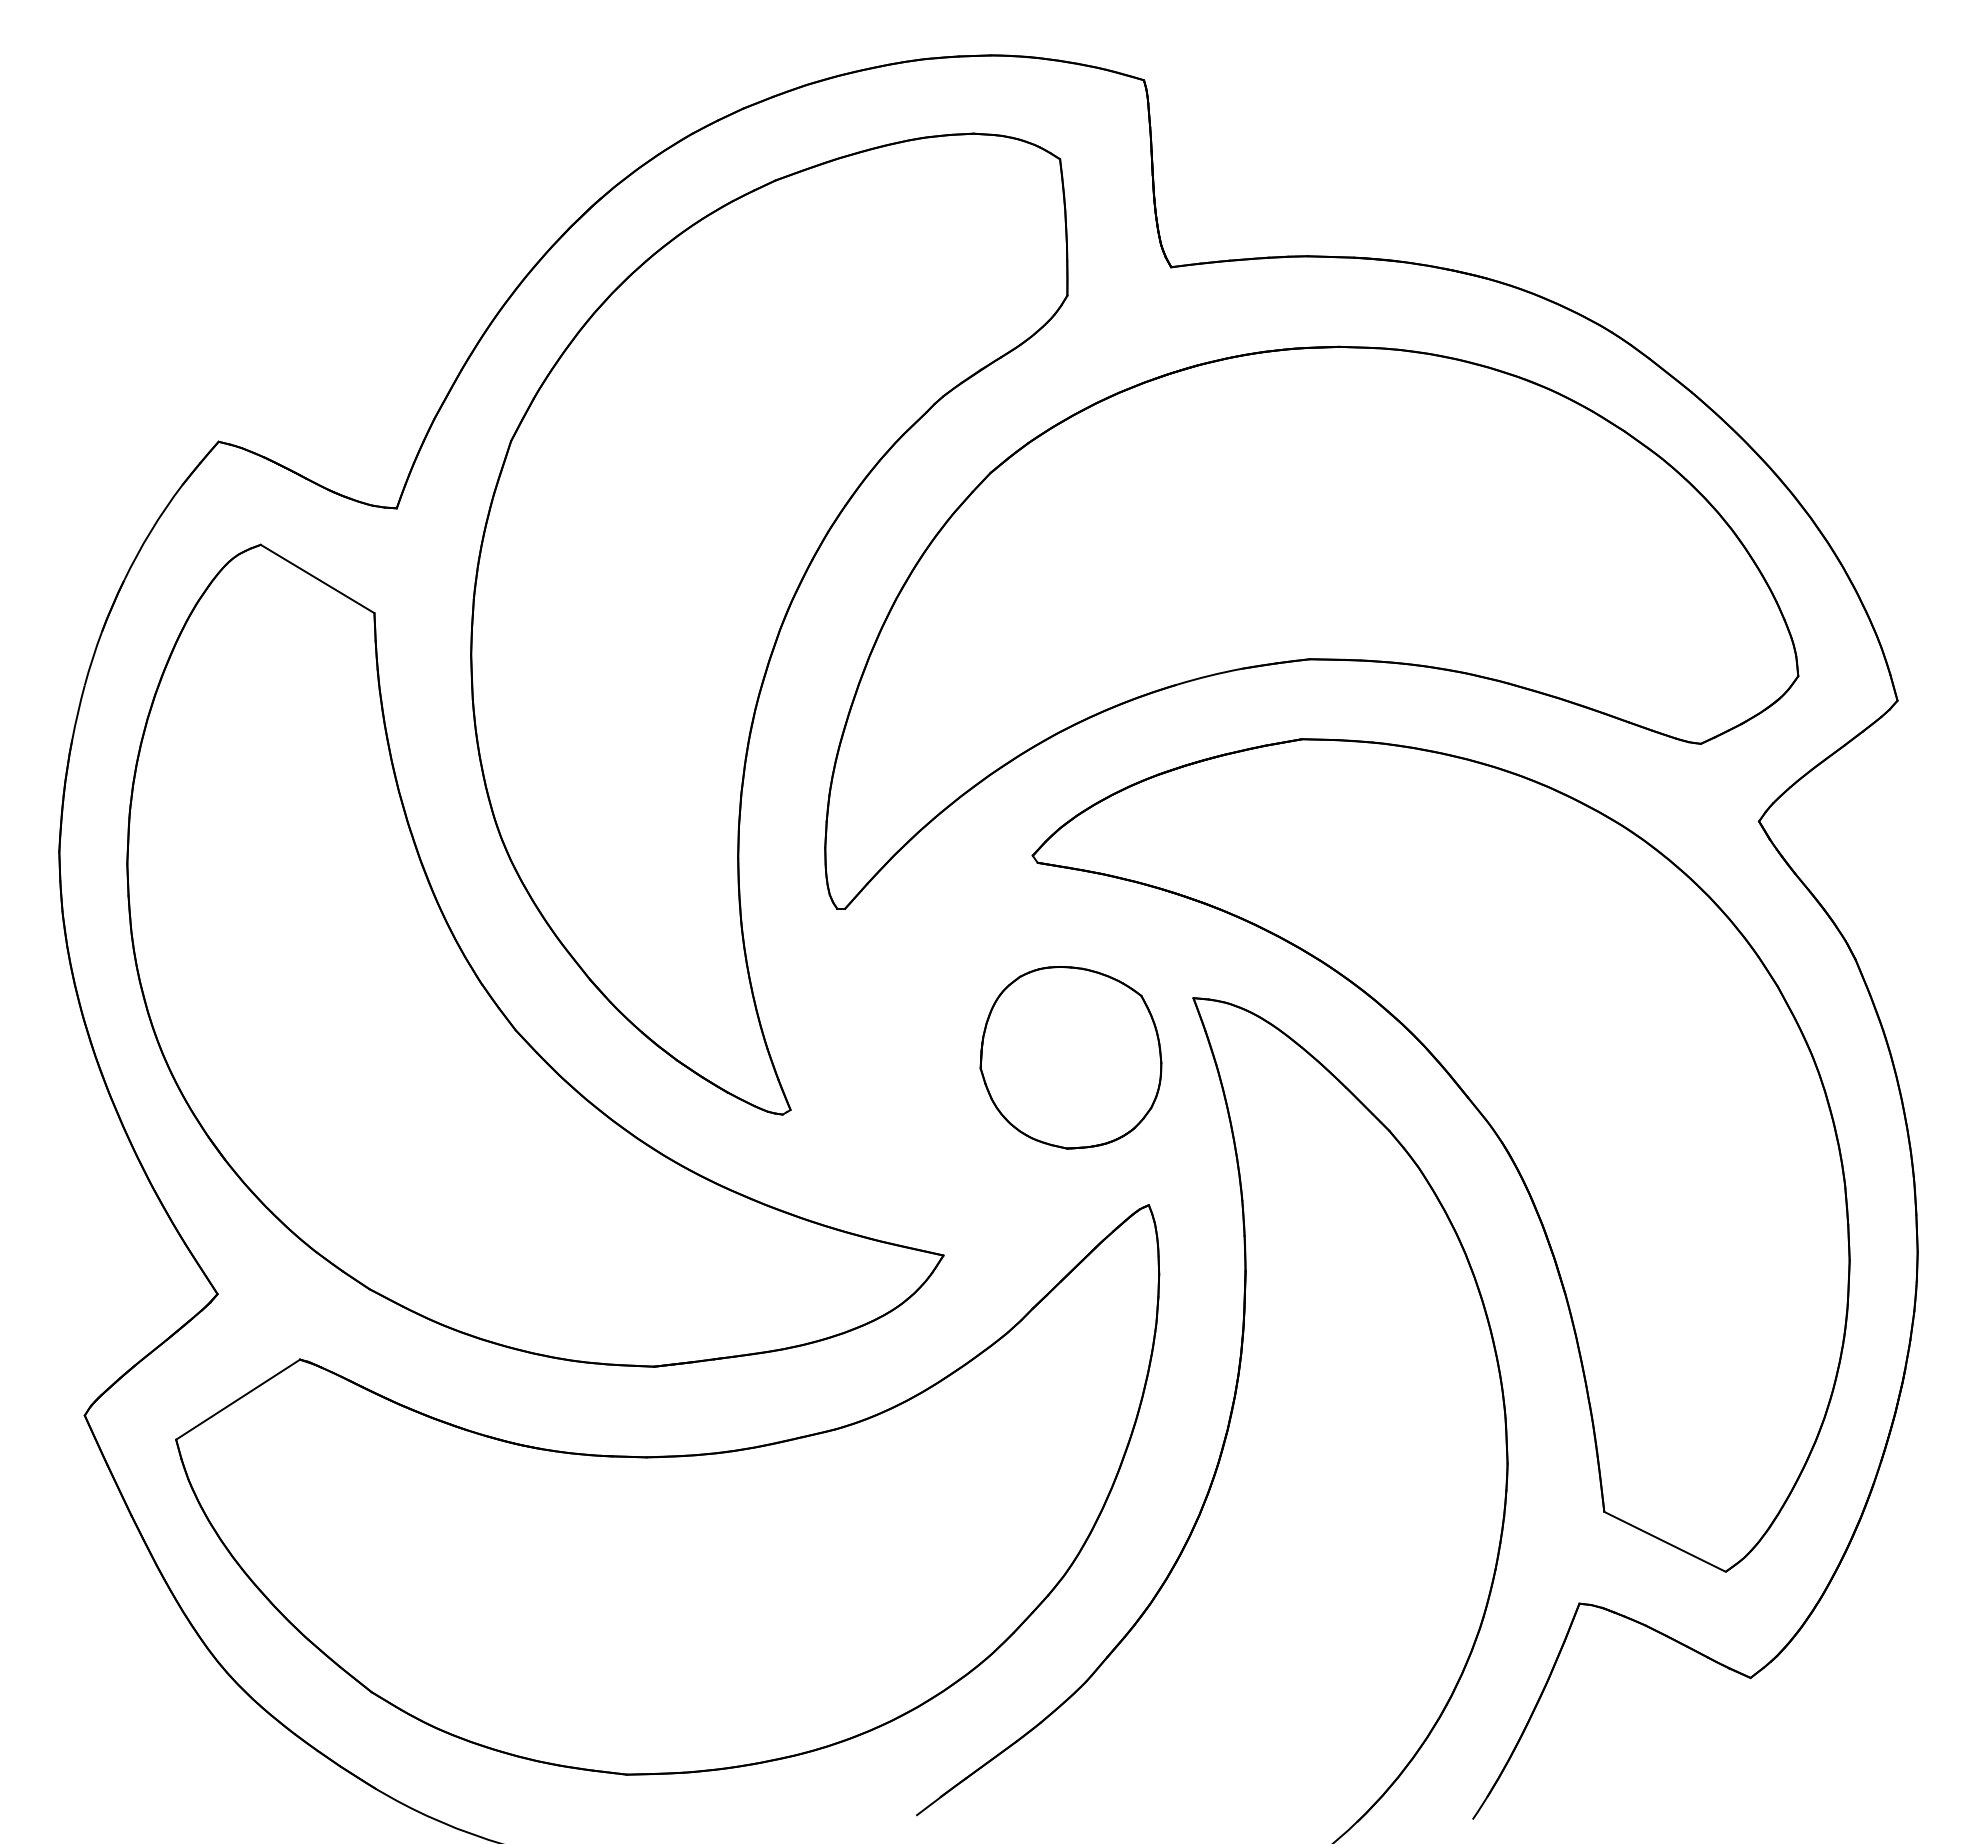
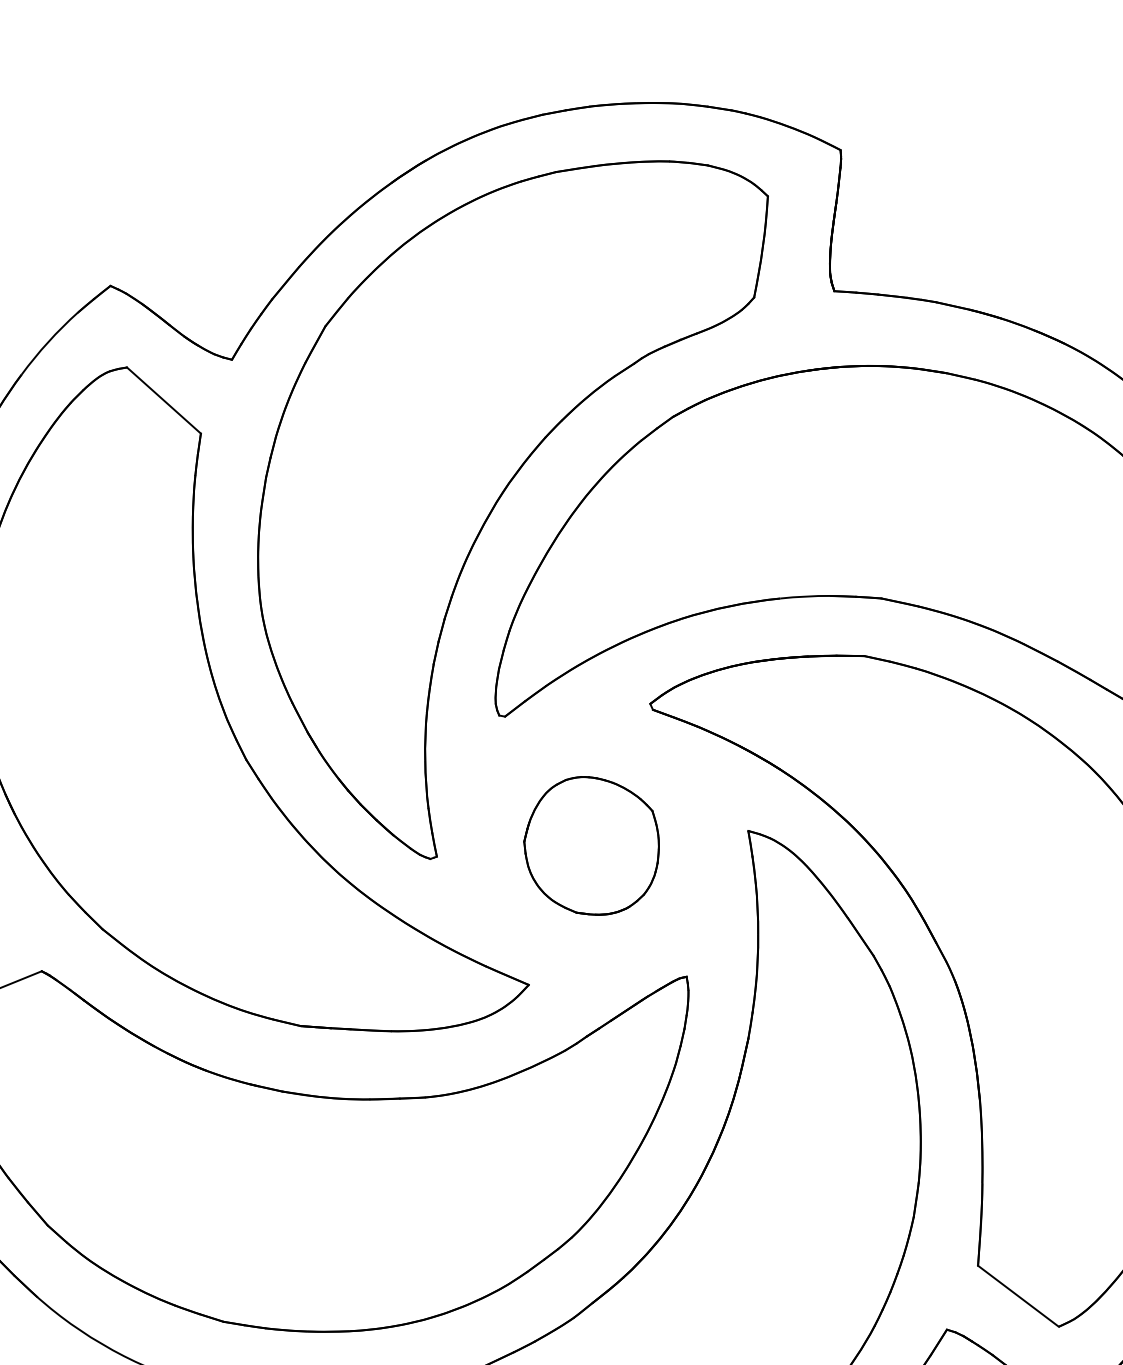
part: (1070, 1057) -> (591, 846), moved

